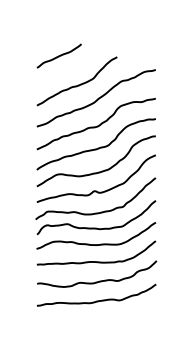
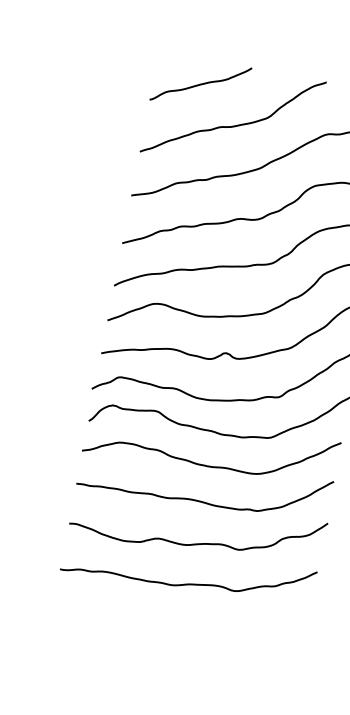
curve: (58, 55) -> (199, 82), moved

